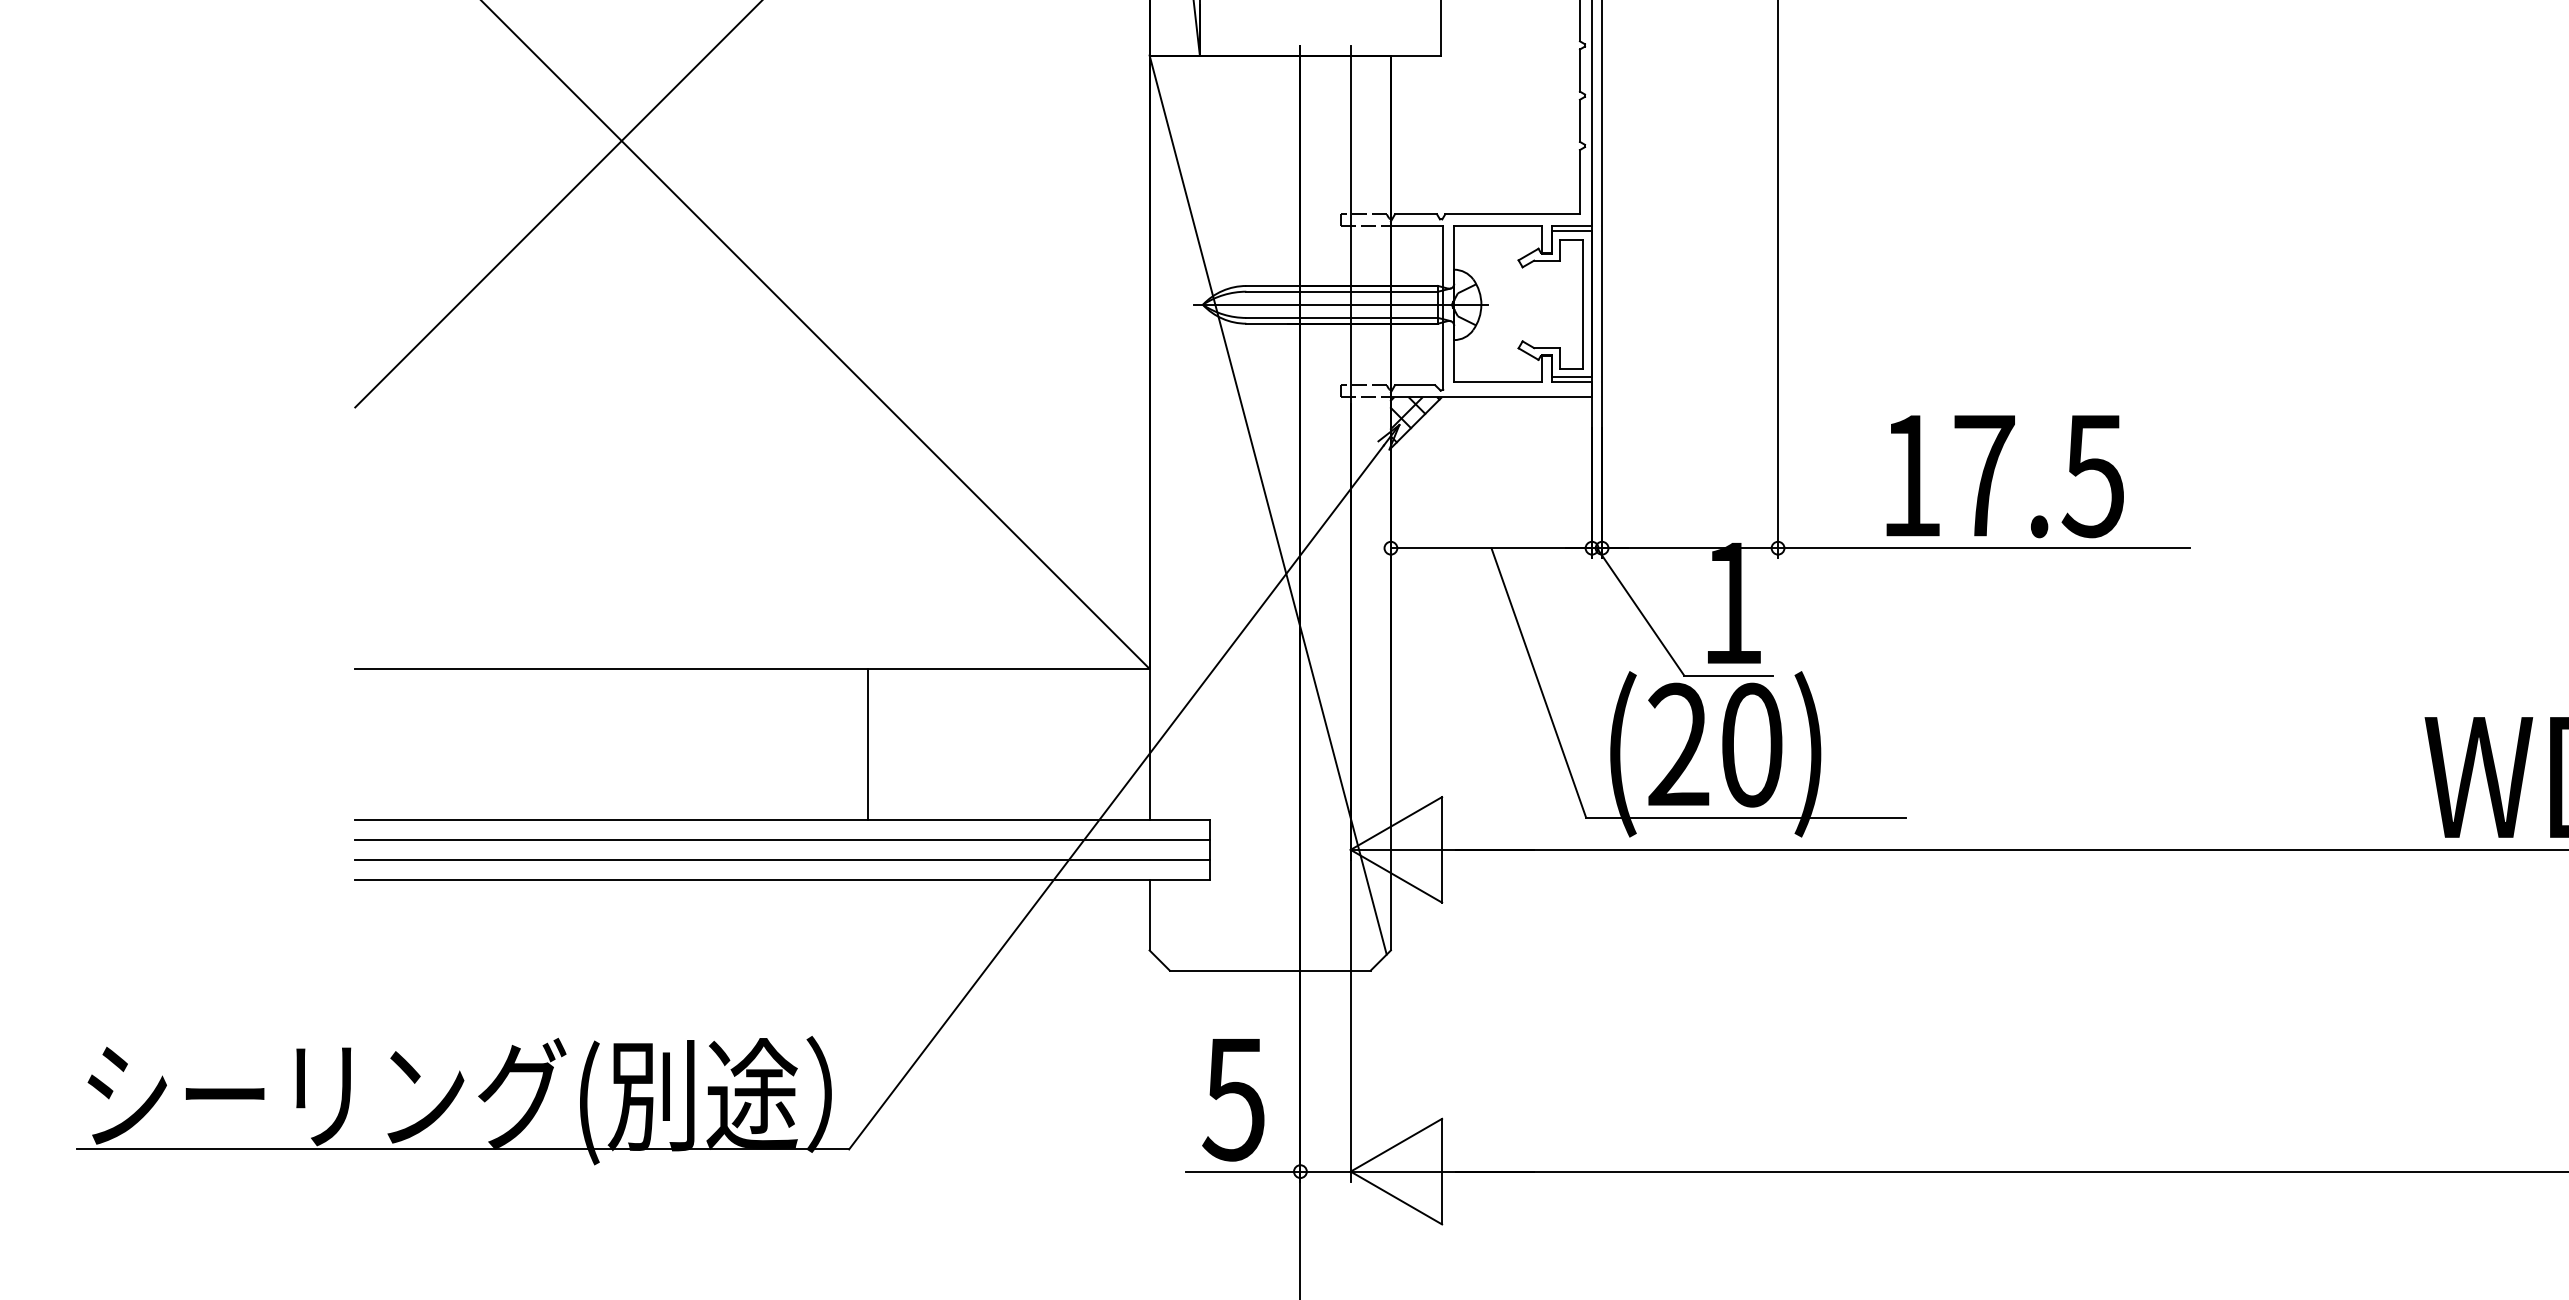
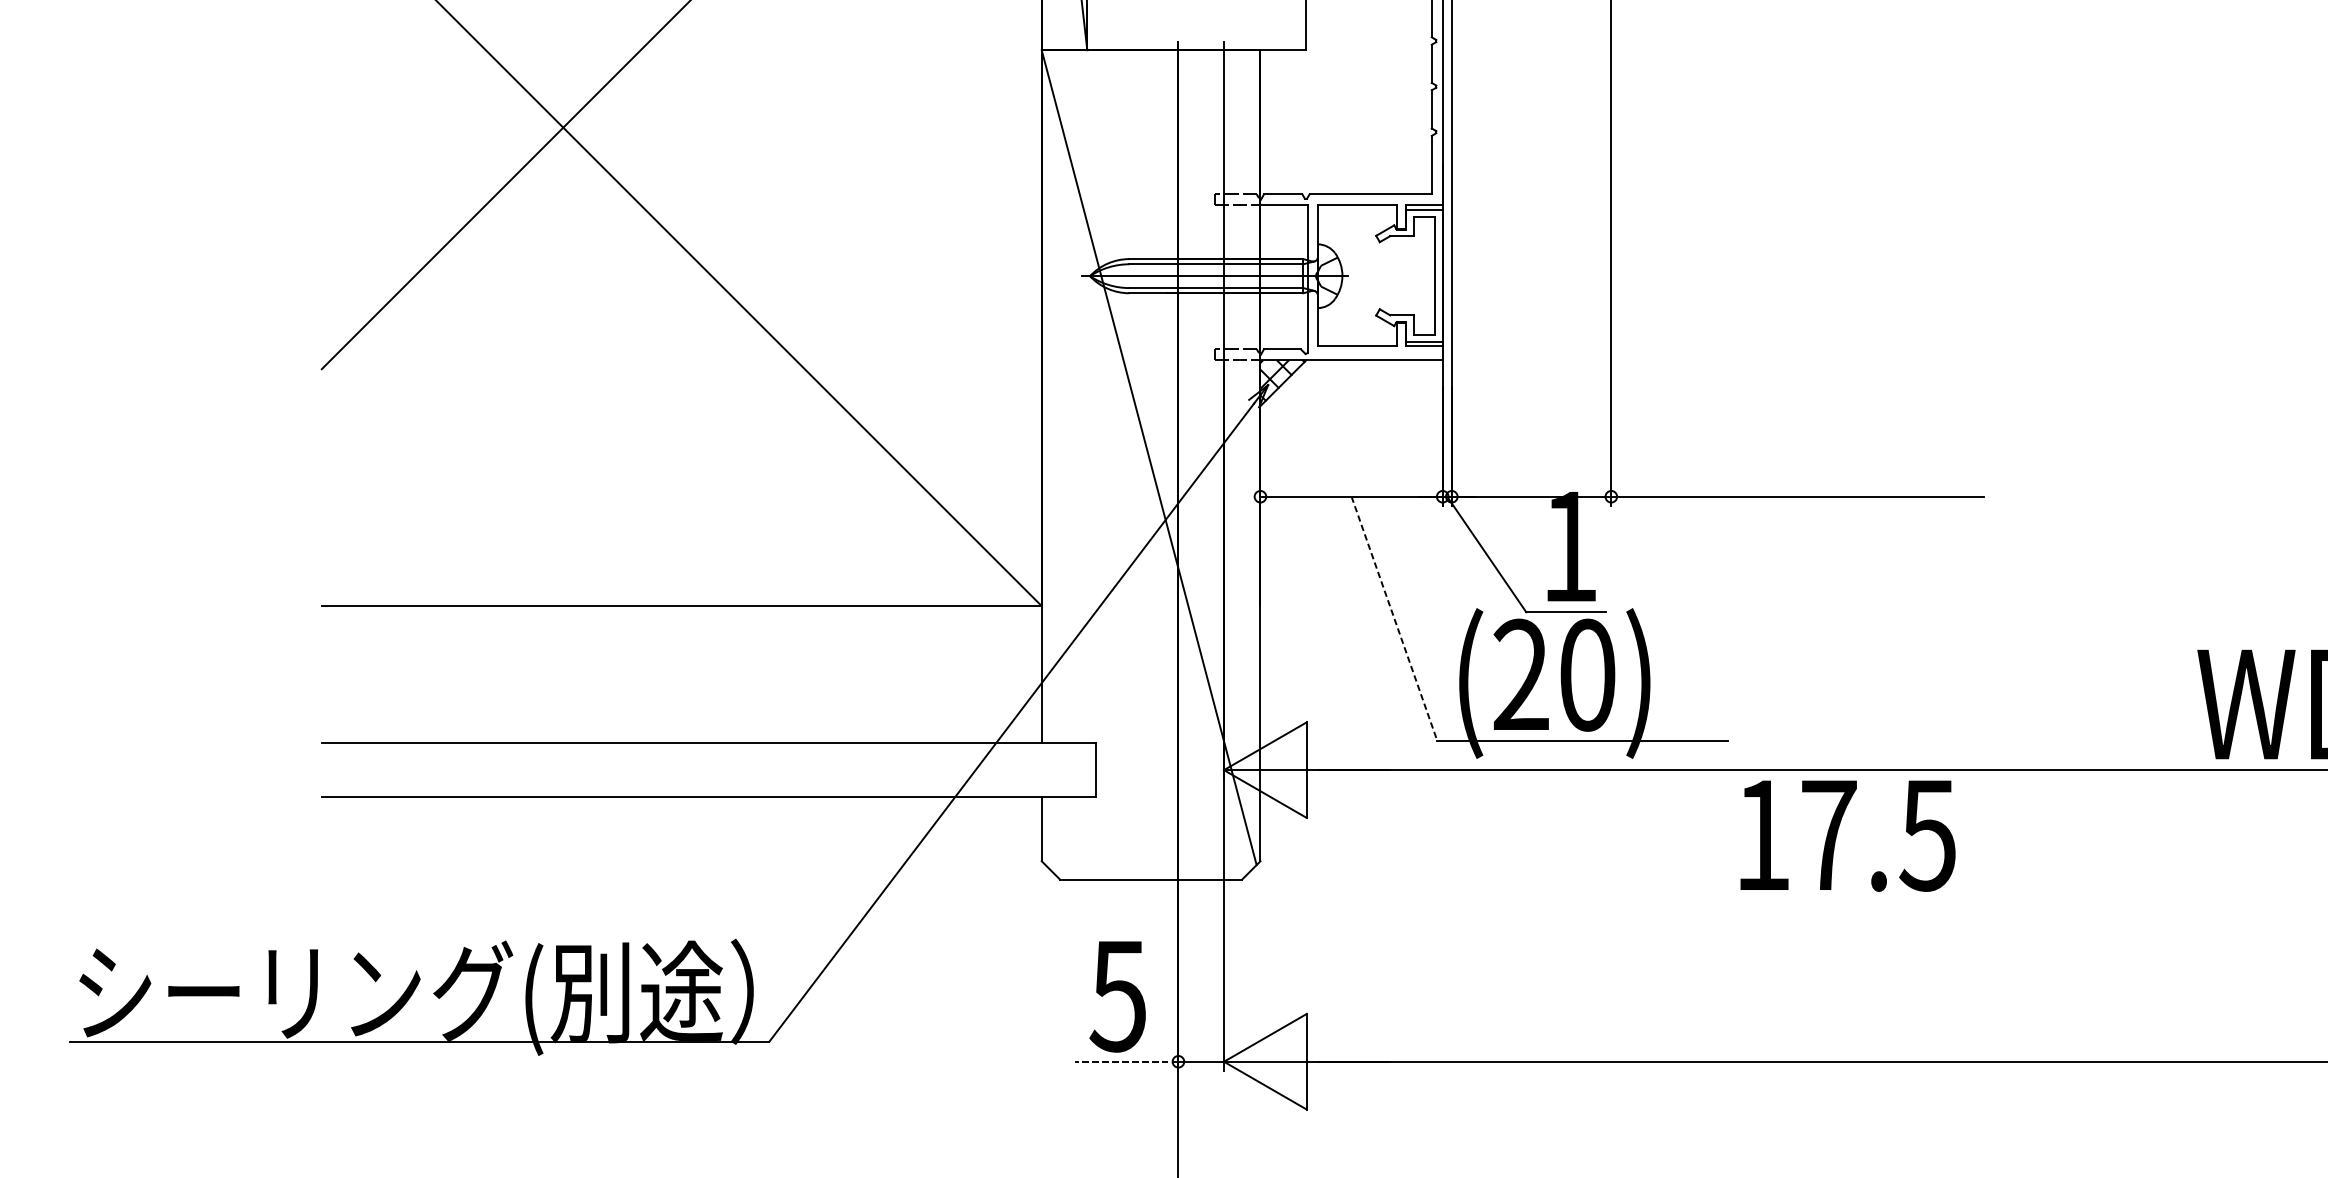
text: (2004, 476) -> (1847, 835), moved
line: (1538, 682) -> (1394, 618), solid -> dashed
line: (868, 743) -> (786, 673), removed
line: (782, 839) -> (709, 760), removed
line: (782, 859) -> (709, 778), removed
line: (1242, 1171) -> (1125, 1061), solid -> dashed

